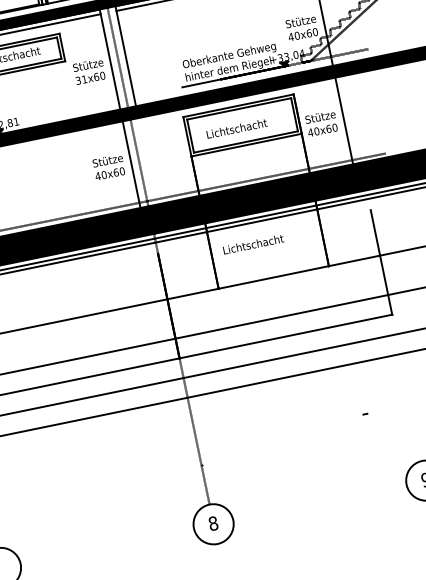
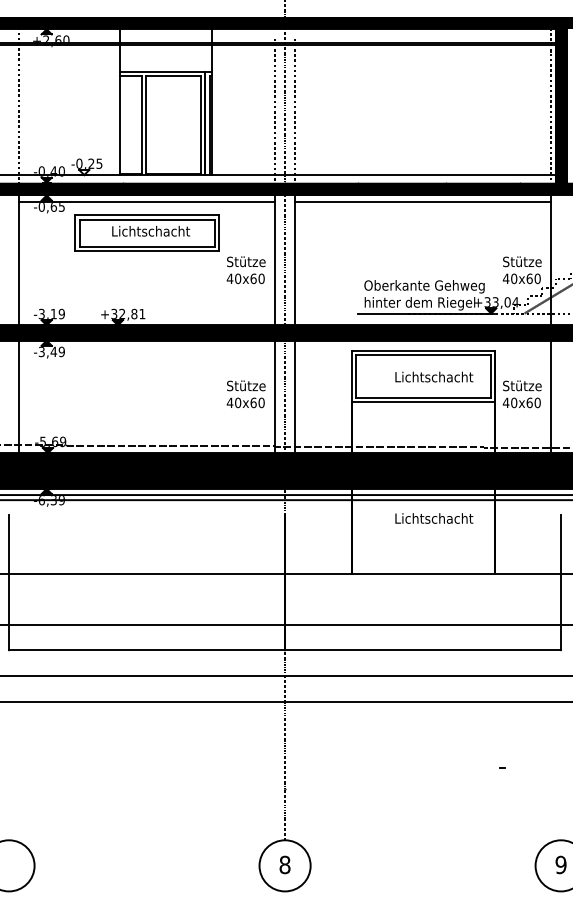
text: (81, 79) -> (233, 278), 31x60 -> 40x60
text: (237, 128) -> (434, 376), moved
line: (147, 161) -> (295, 396), added
text: (253, 244) -> (434, 518), moved

